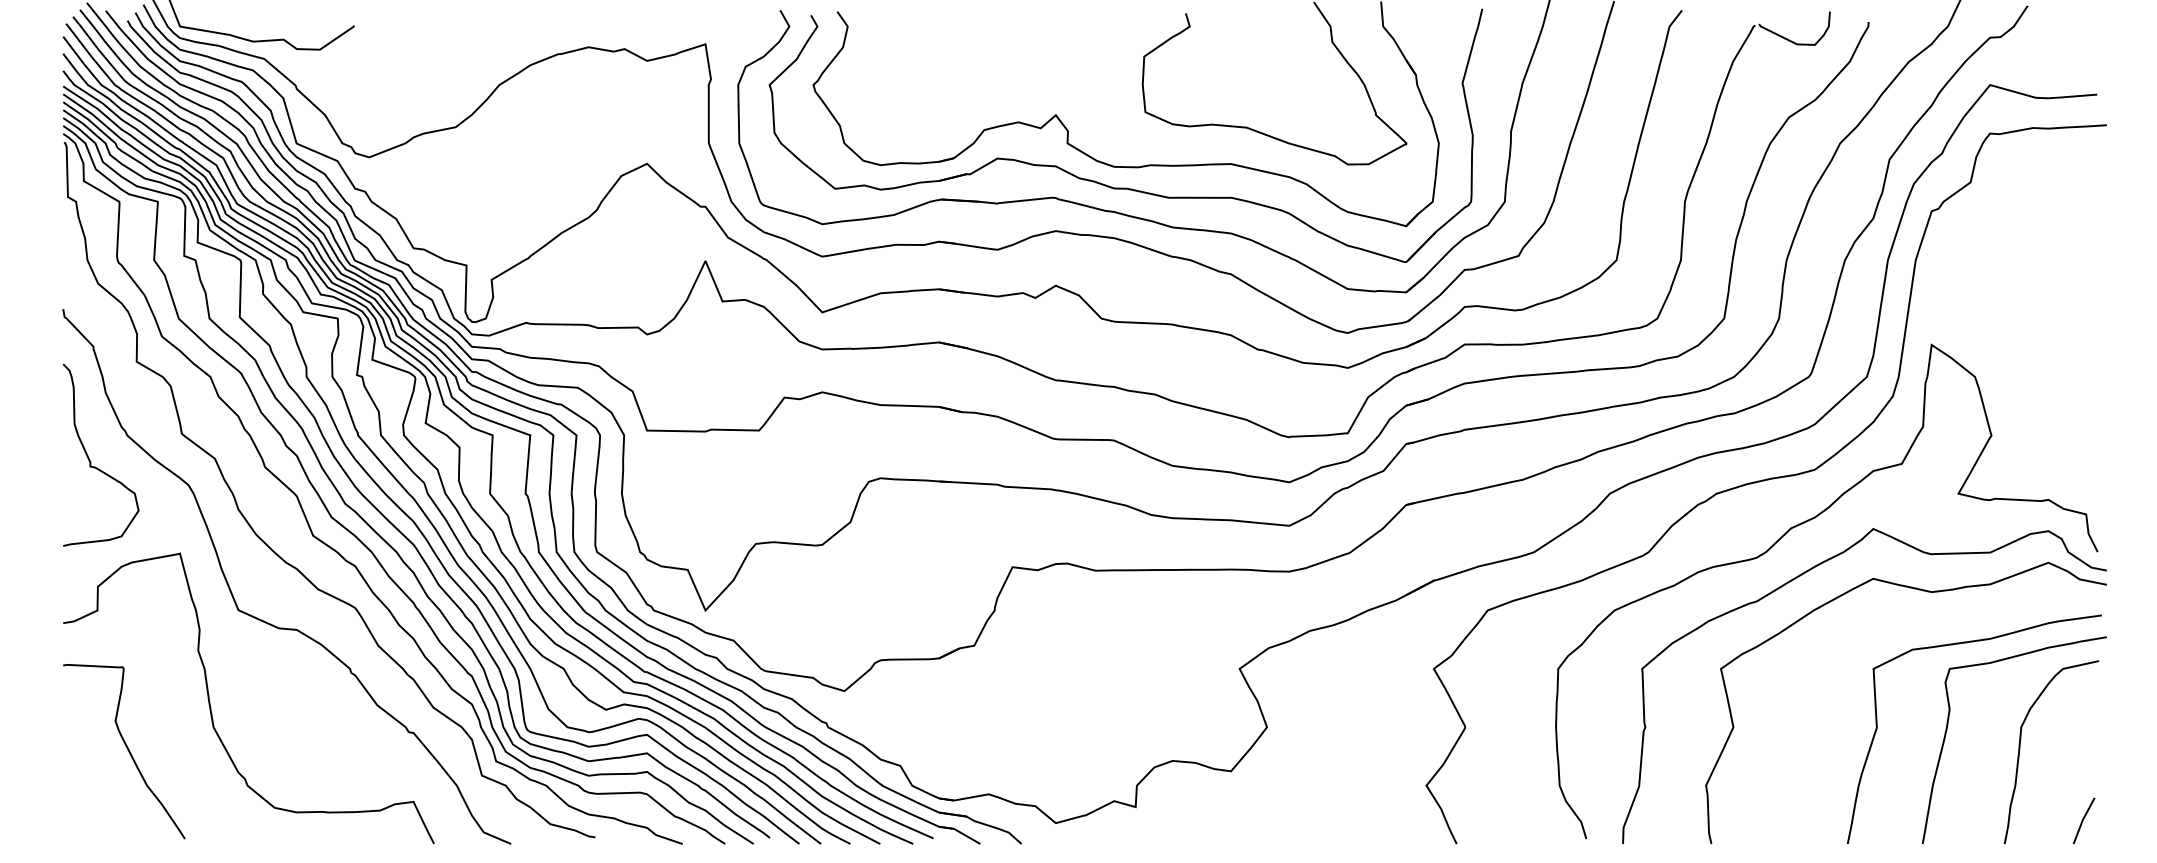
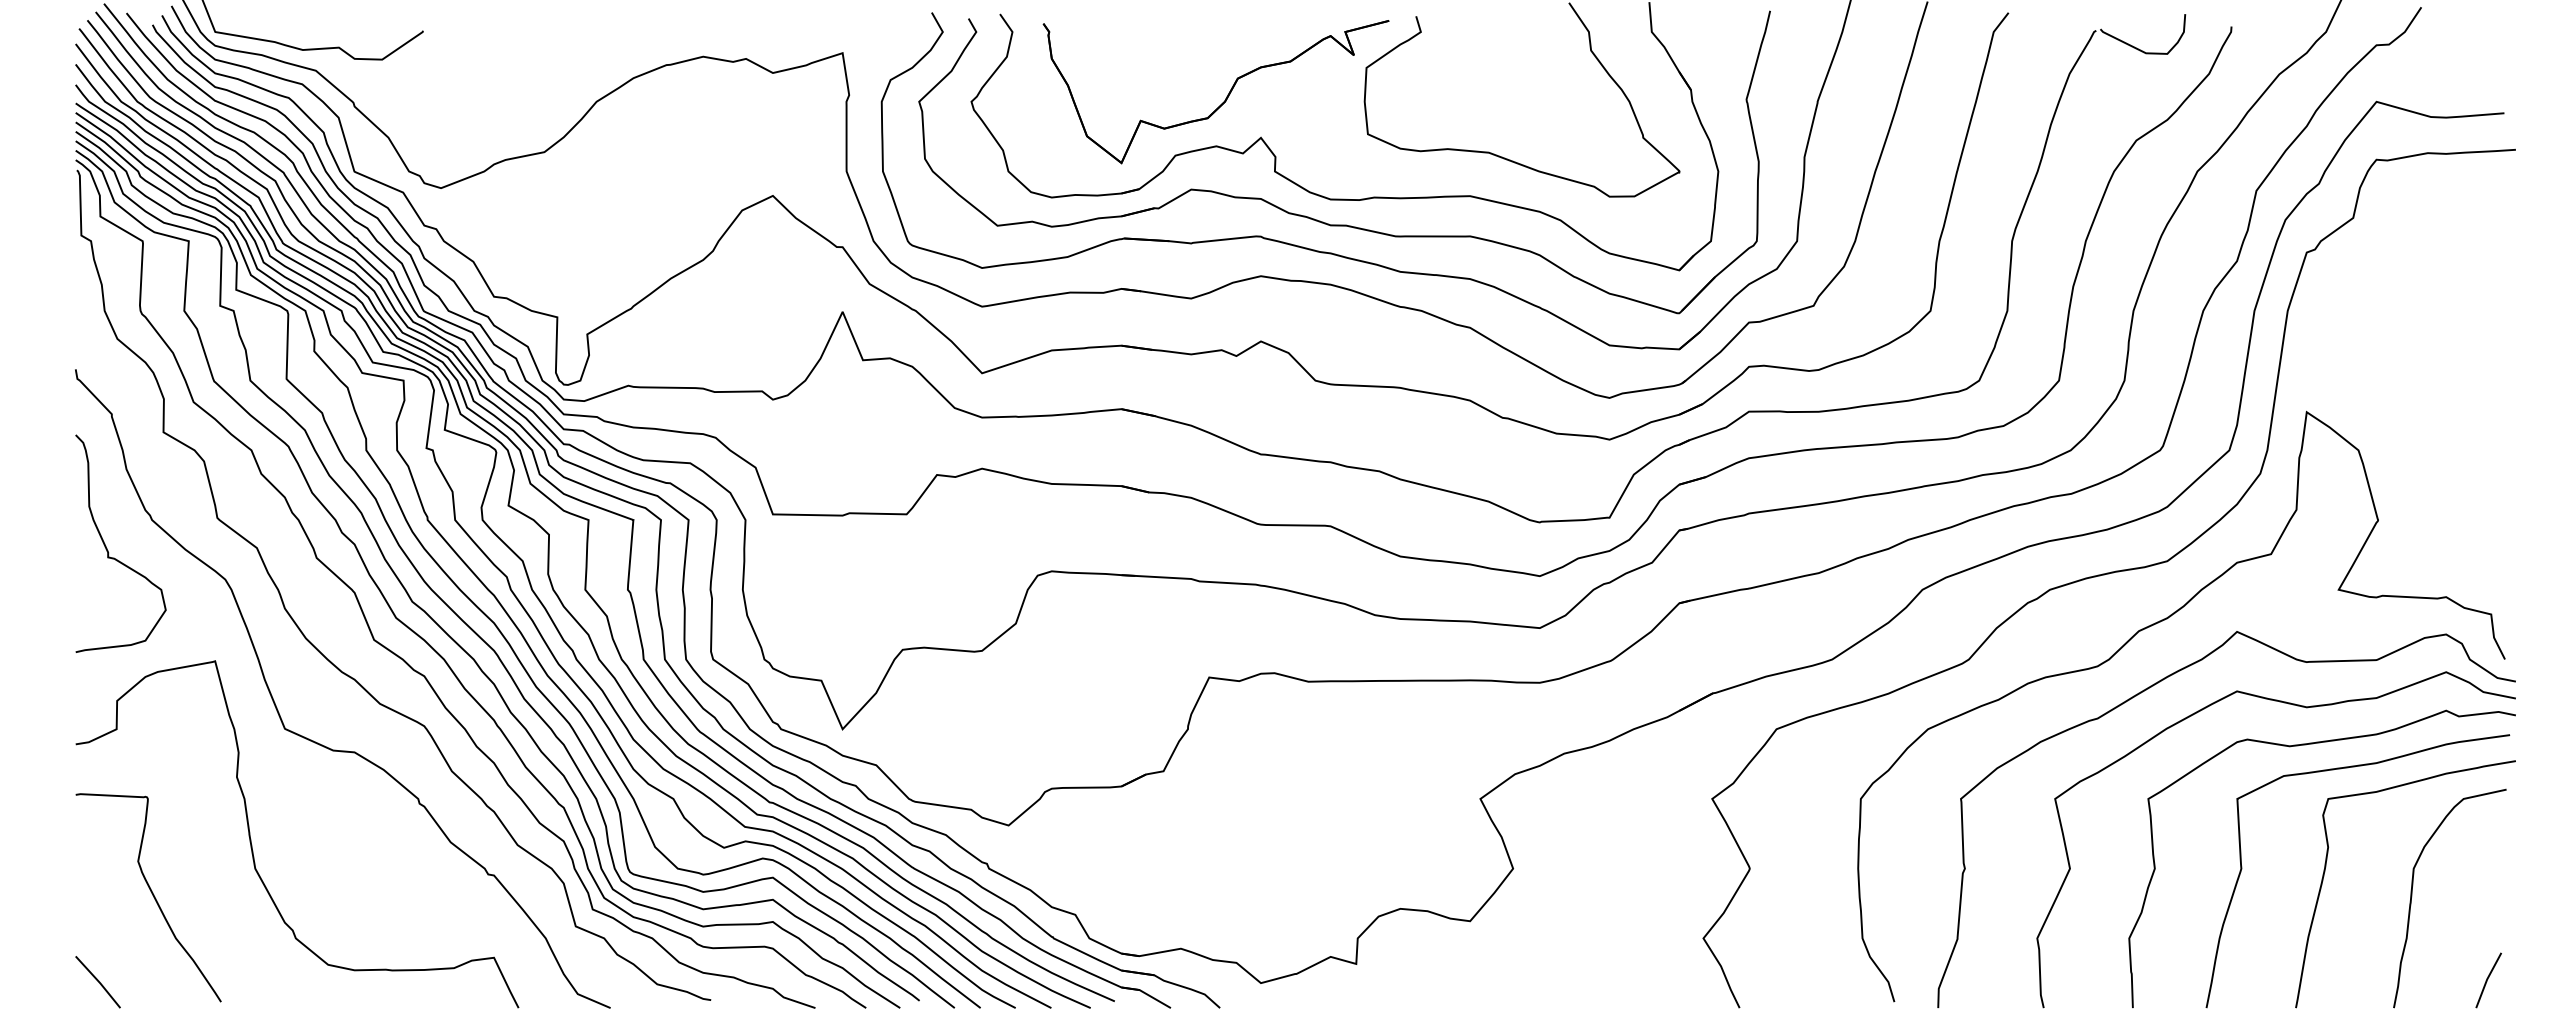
part: (1026, 82) -> (1225, 98), added
curve: (1931, 624) -> (2306, 745), added
line: (81, 821) -> (97, 981), added

